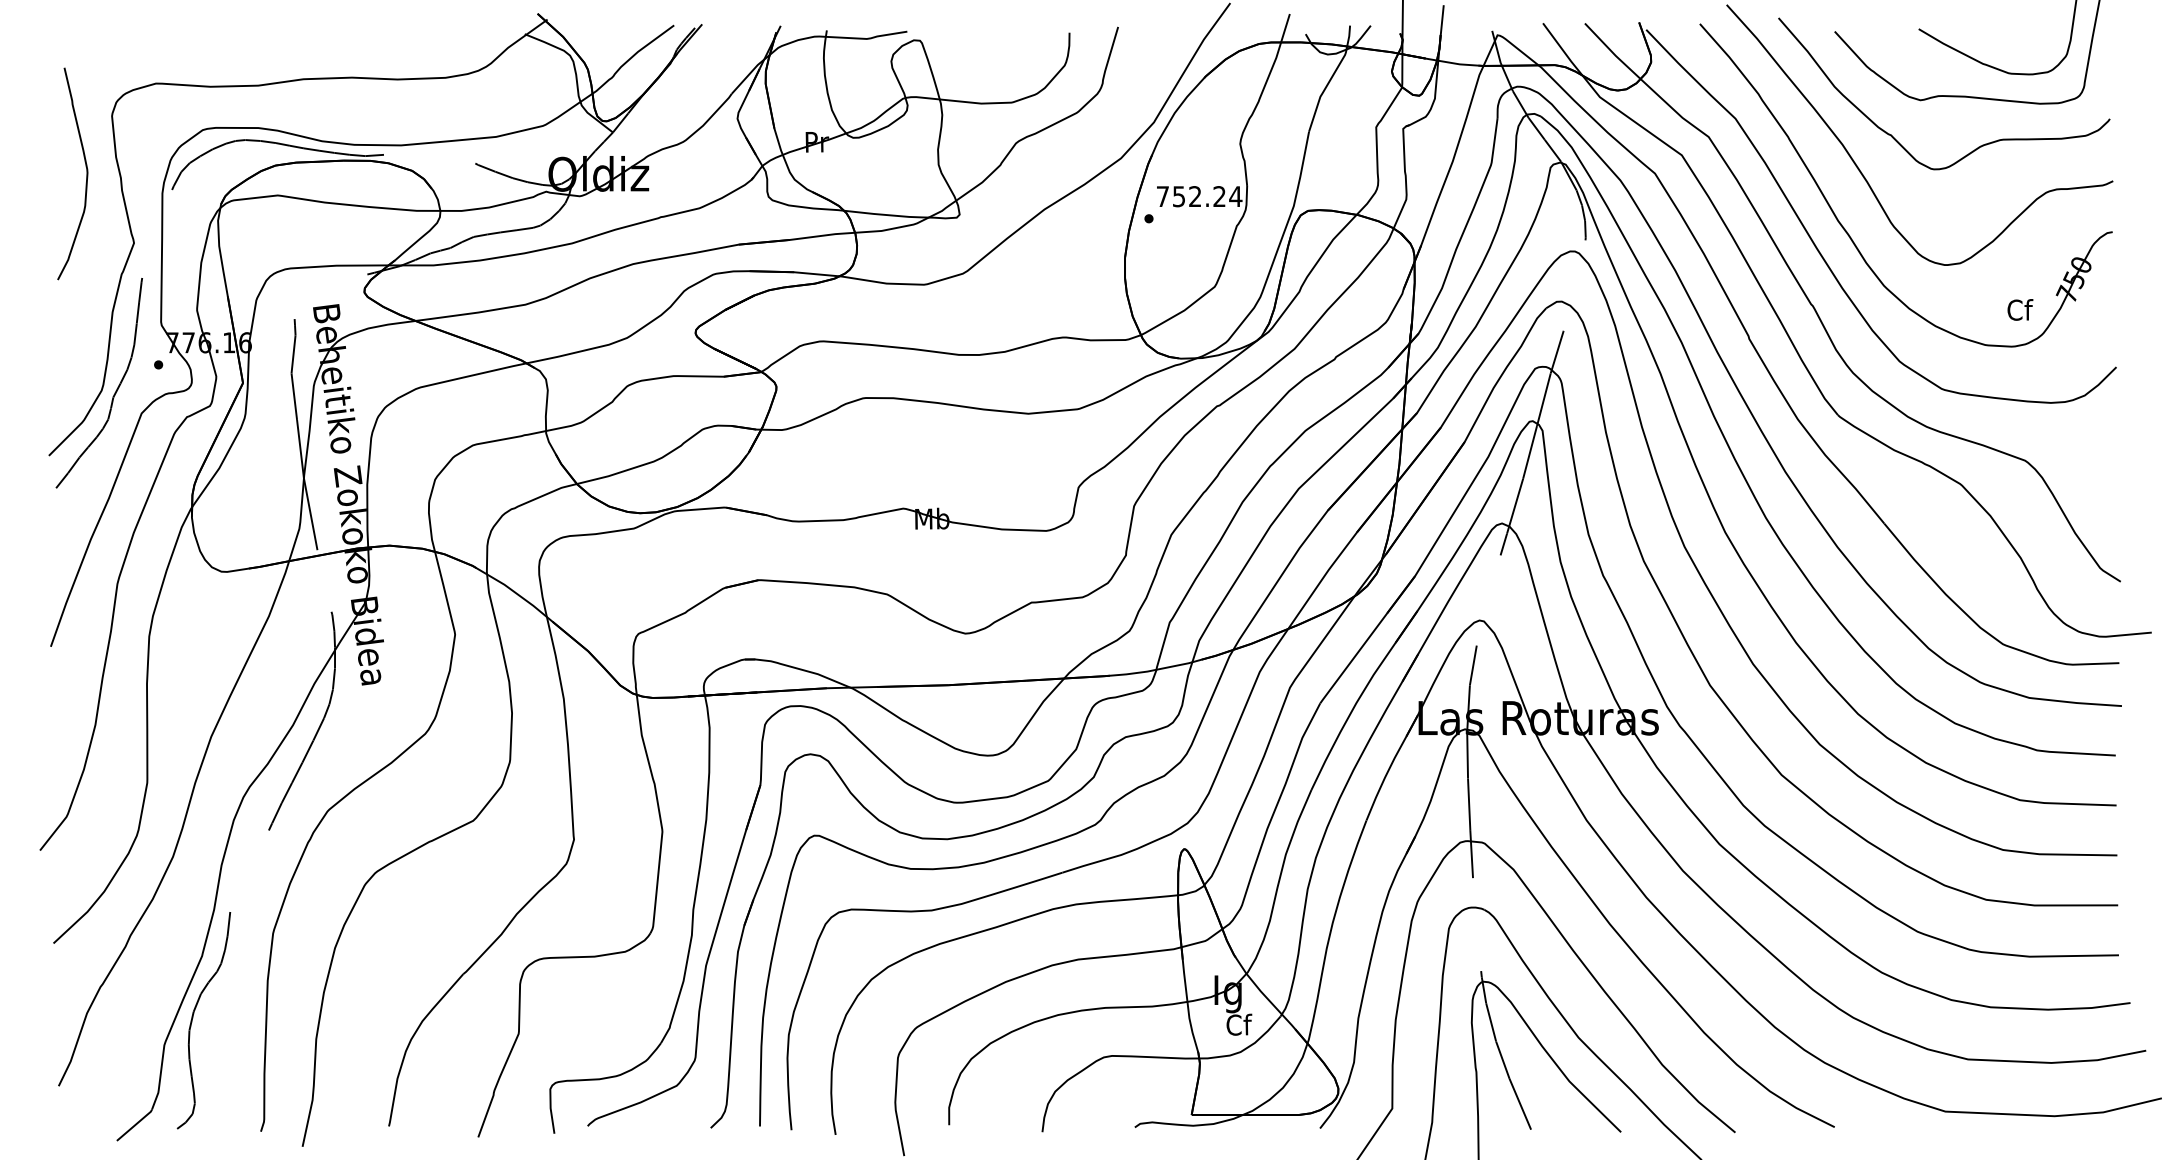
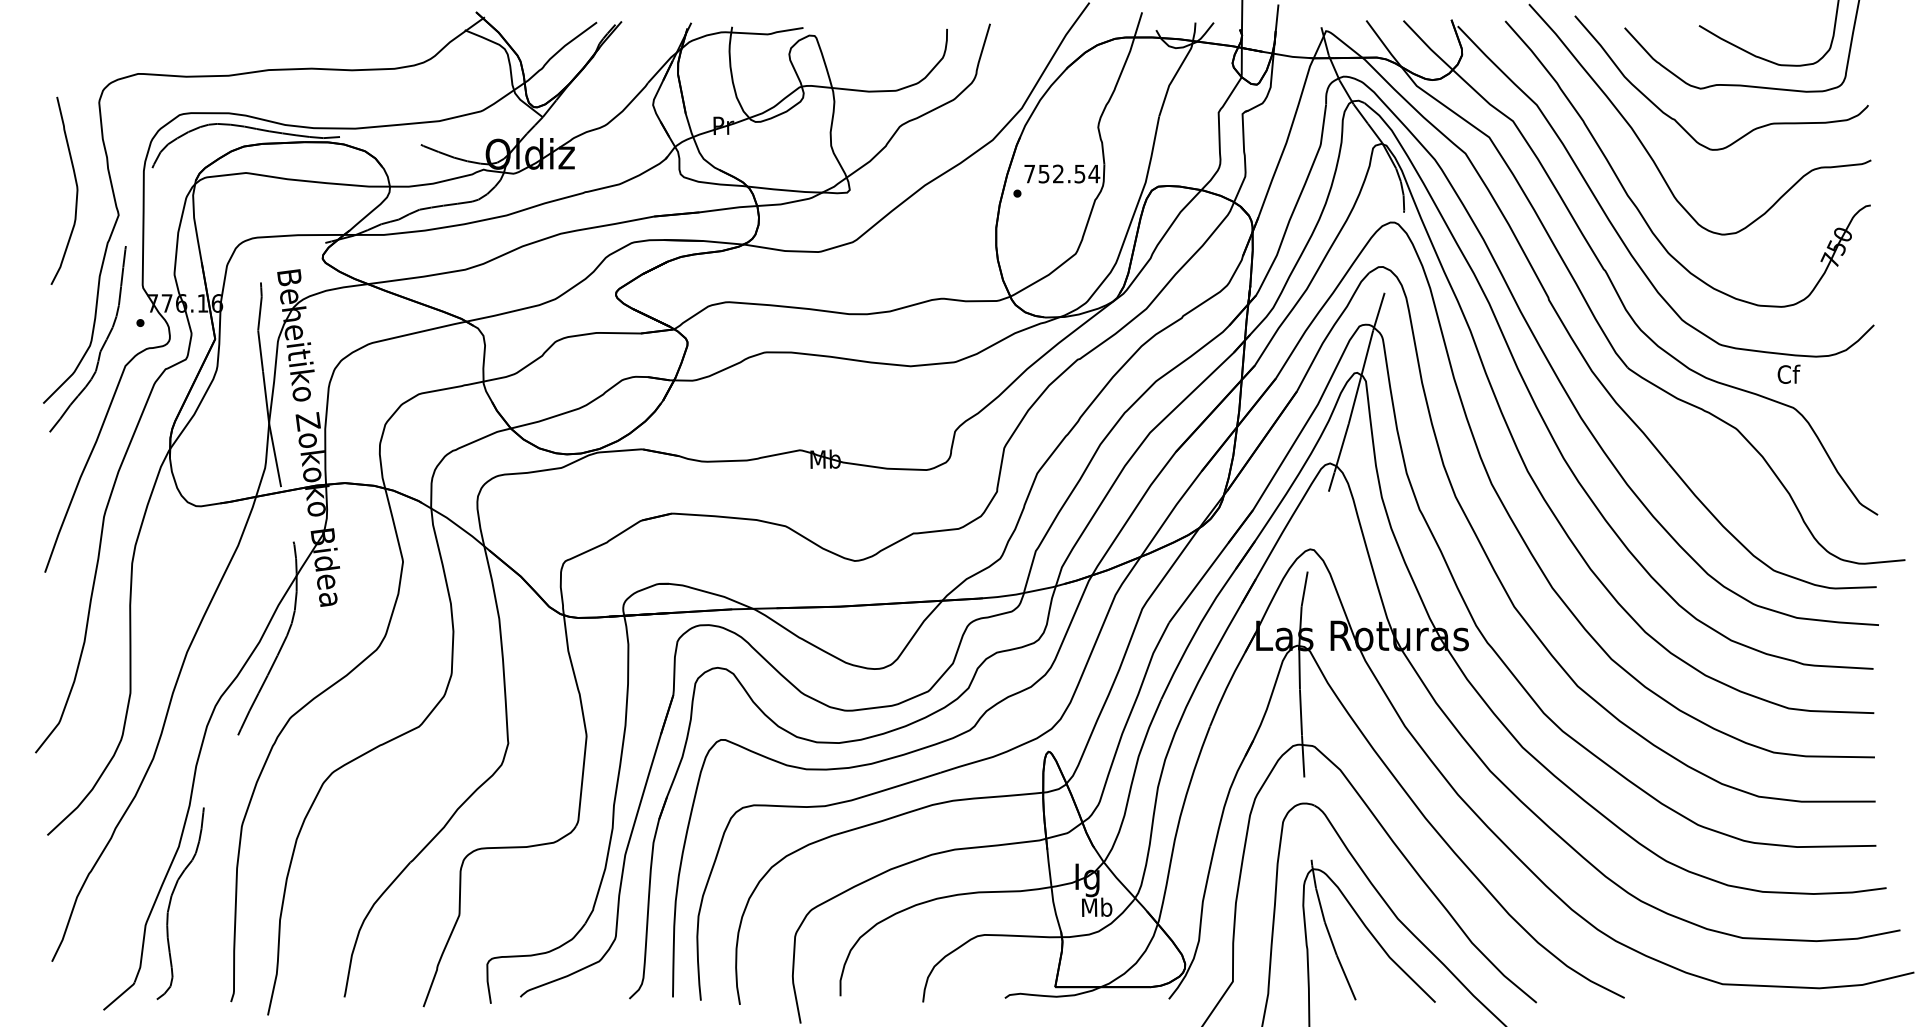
curve: (86, 173) -> (76, 190), moved
text: (1219, 196) -> (1079, 173), 752.24 -> 752.54
text: (2019, 308) -> (1788, 373), moved
text: (1239, 1024) -> (1097, 907), Cf -> Mb

